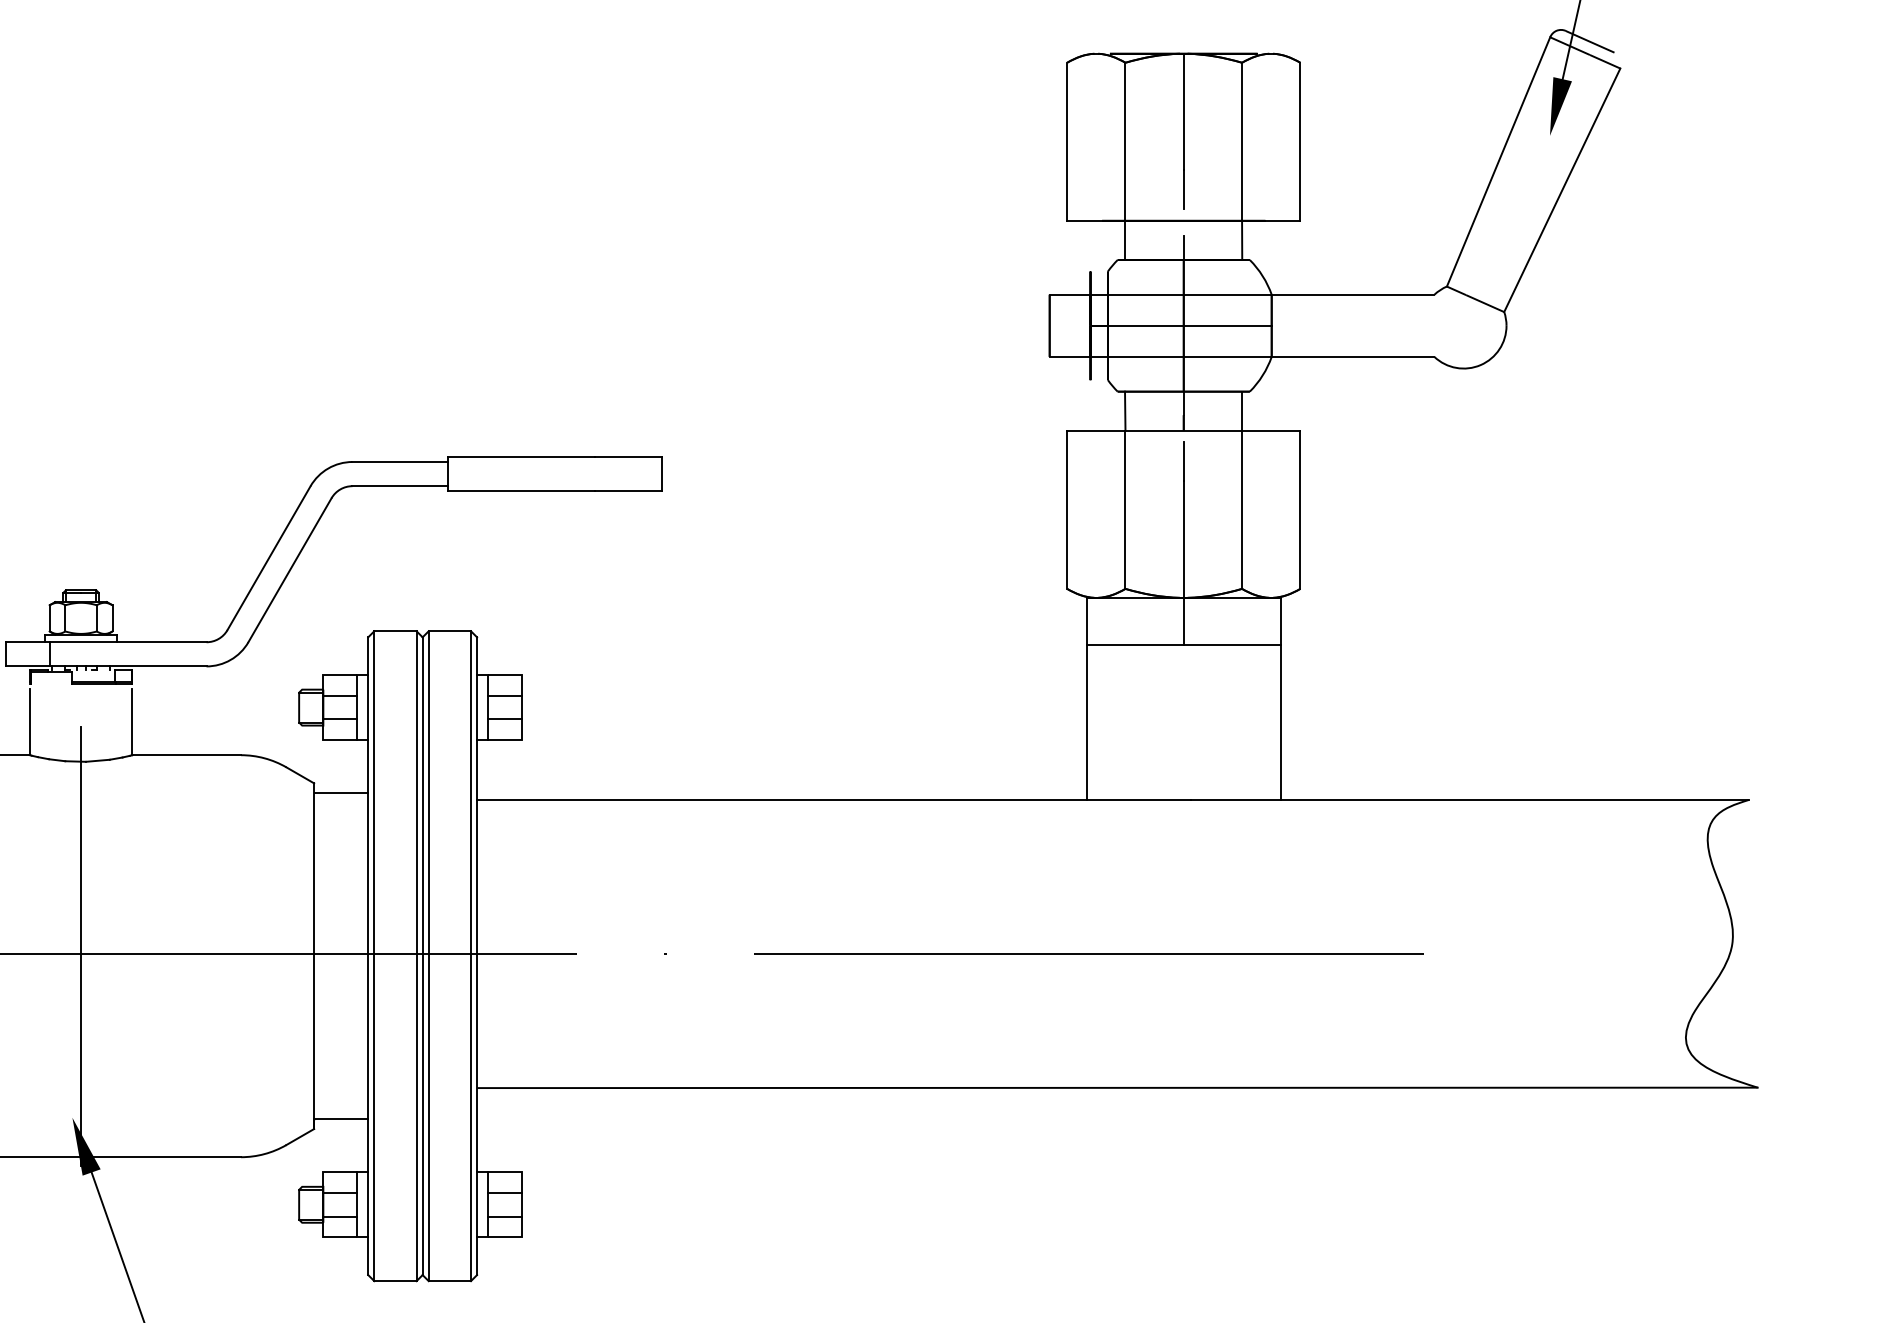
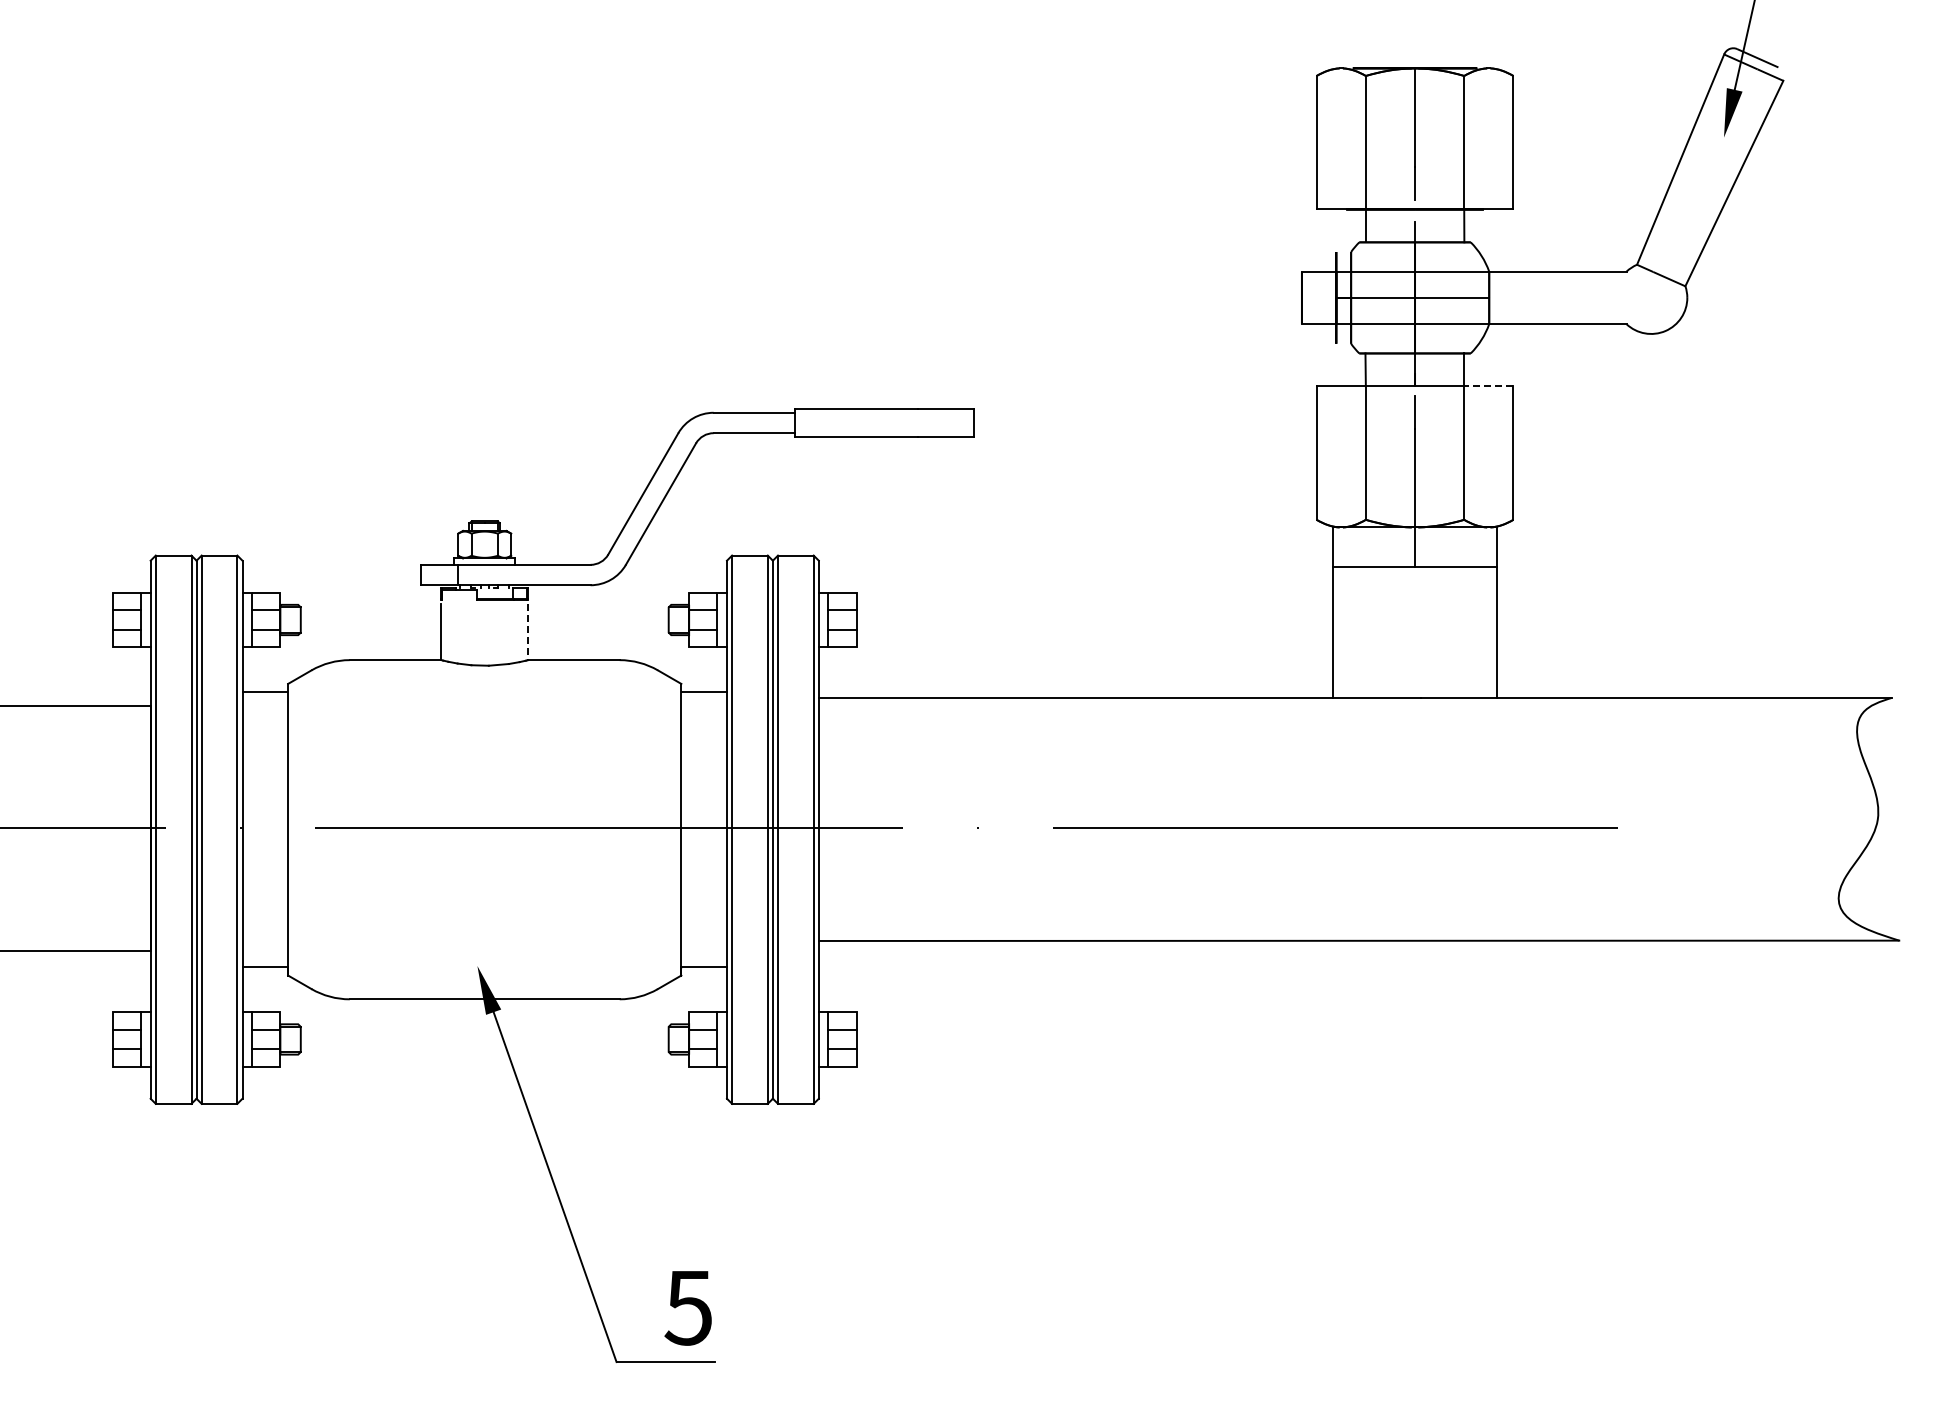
line: (1270, 430) -> (1488, 386), solid -> dashed
line: (132, 722) -> (528, 632), solid -> dashed
line: (80, 946) -> (484, 821), removed

